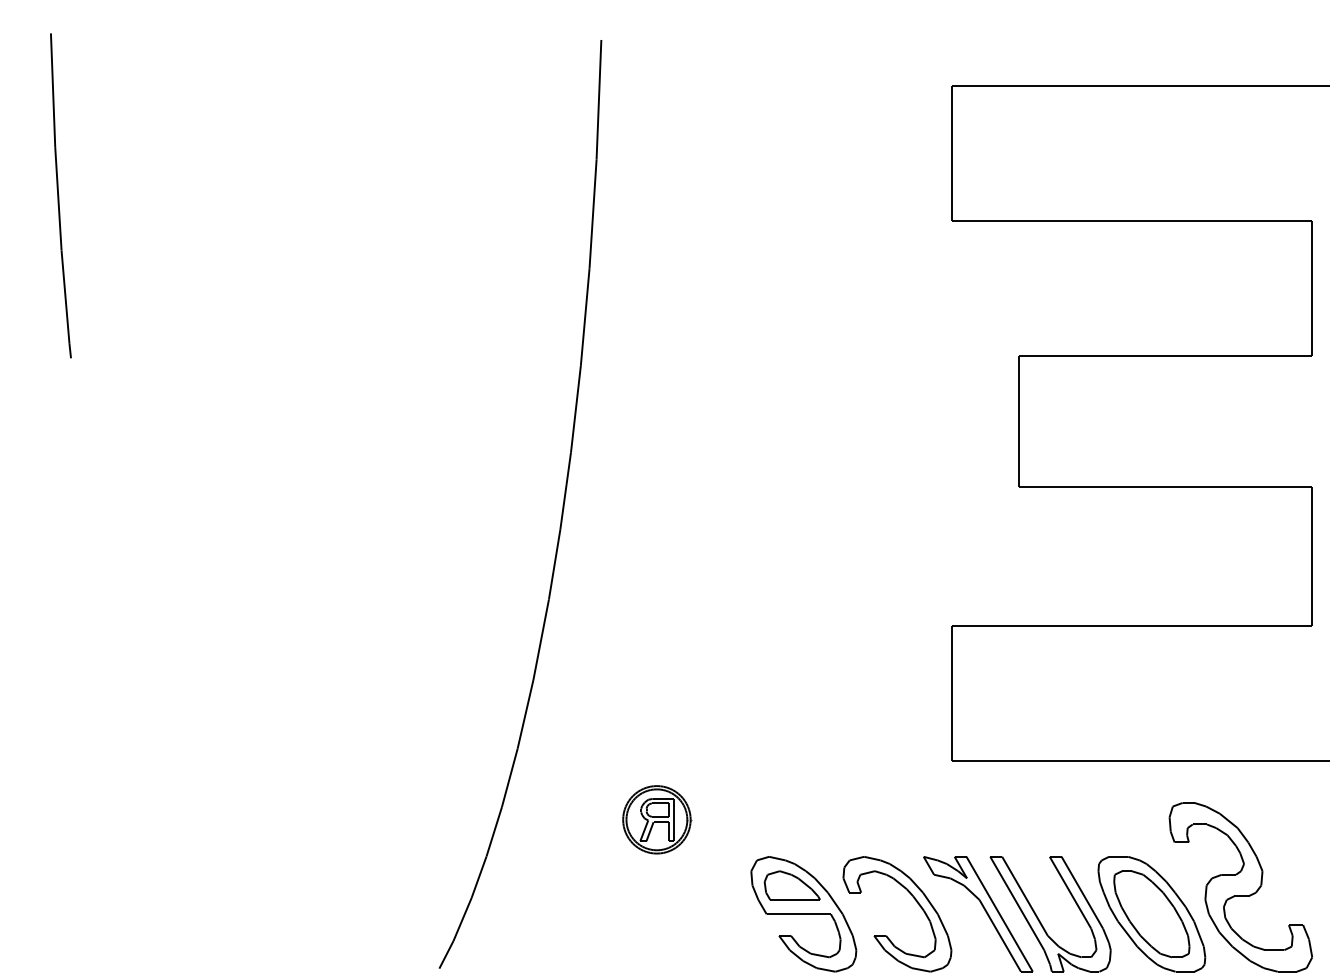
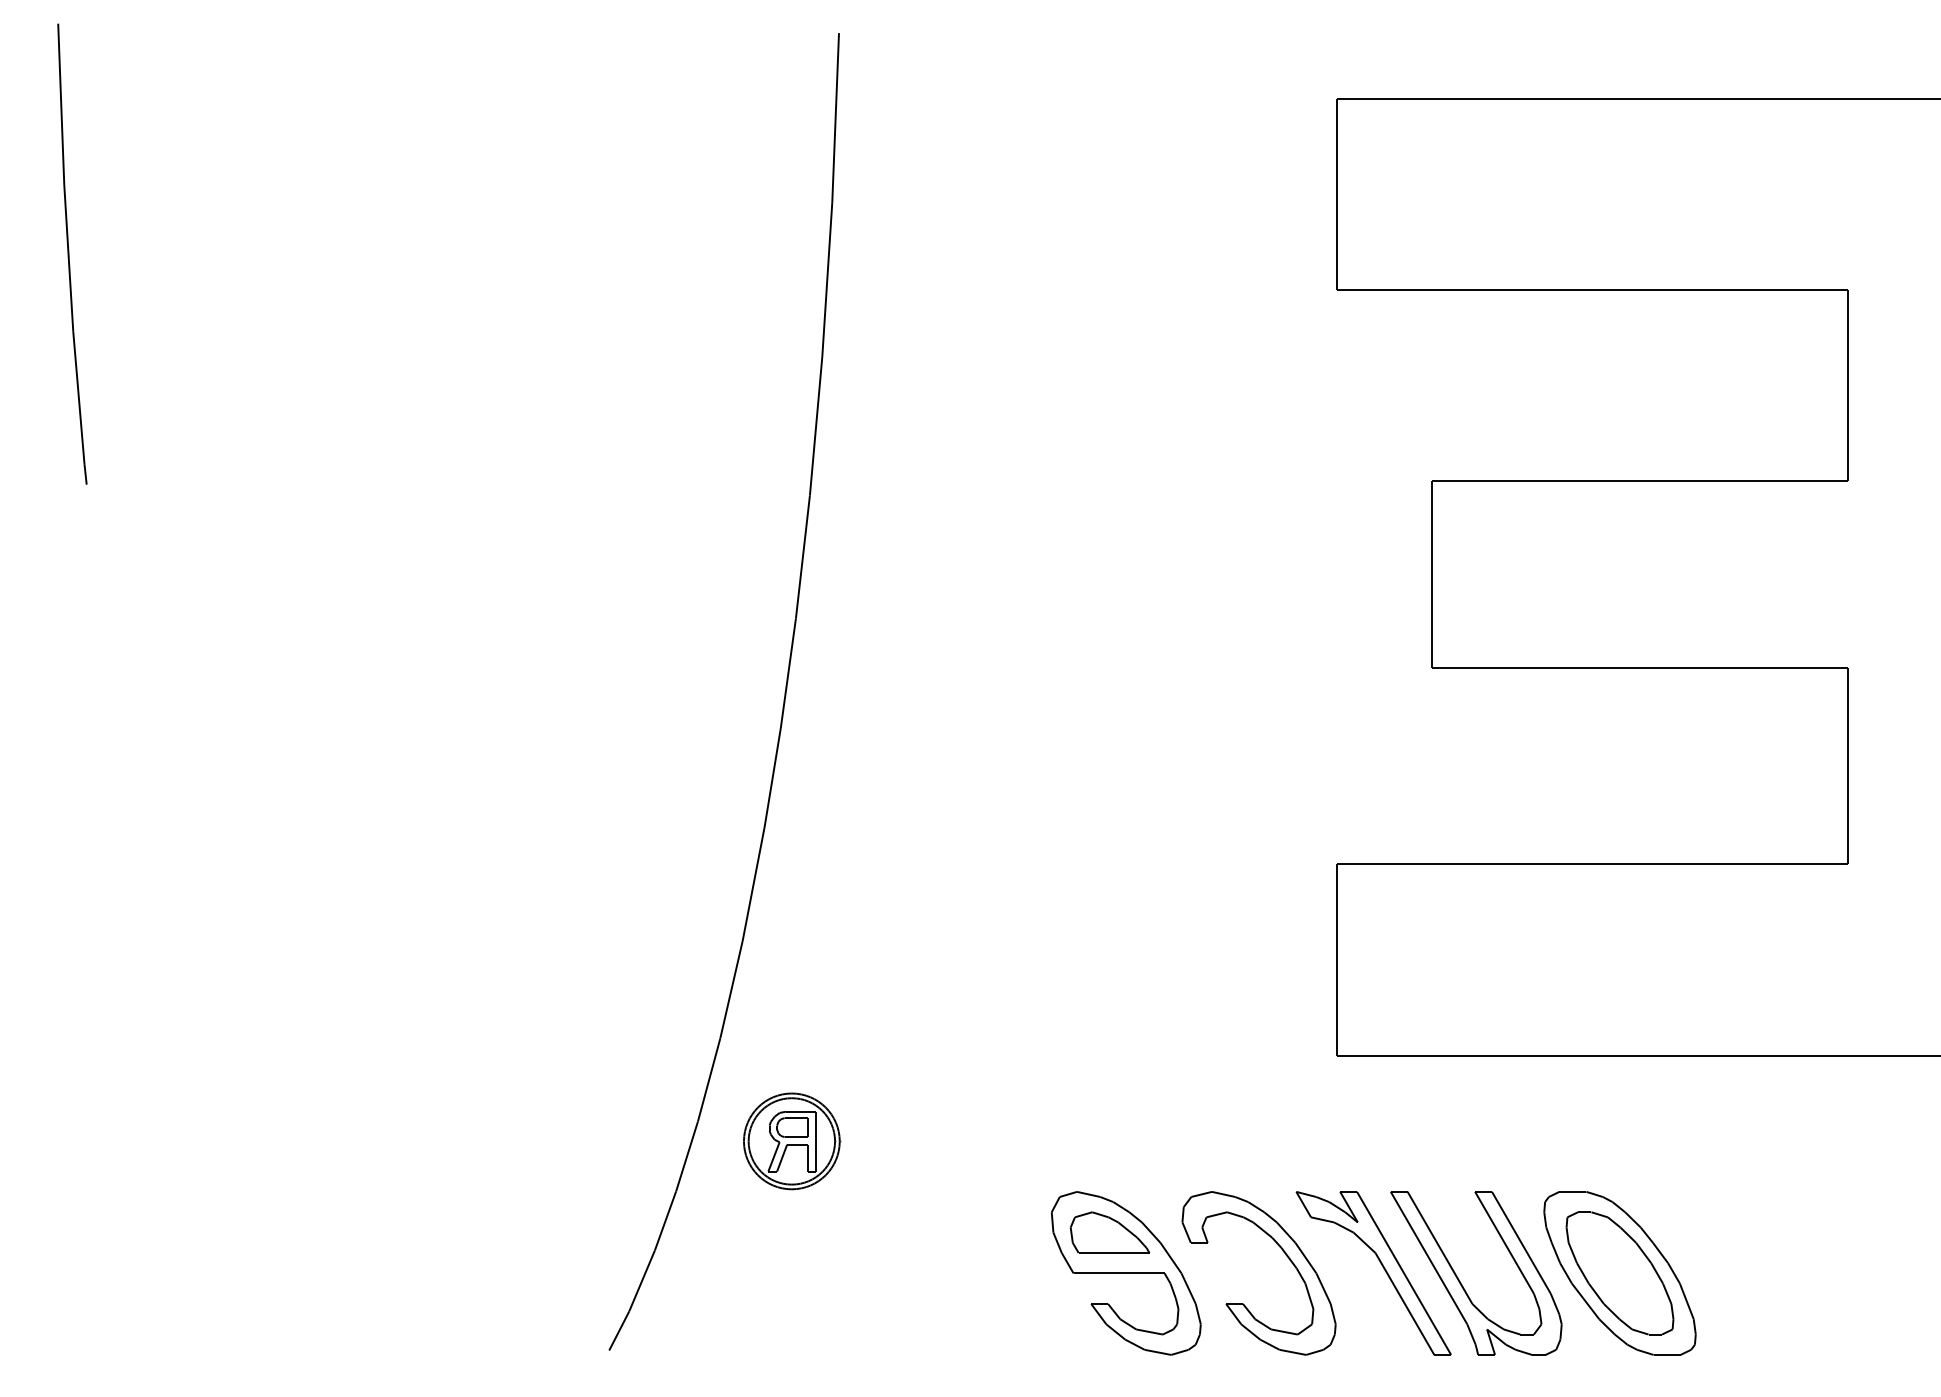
part: (657, 819) -> (792, 1141), moved
part: (1241, 886) -> (1746, 1234), removed

